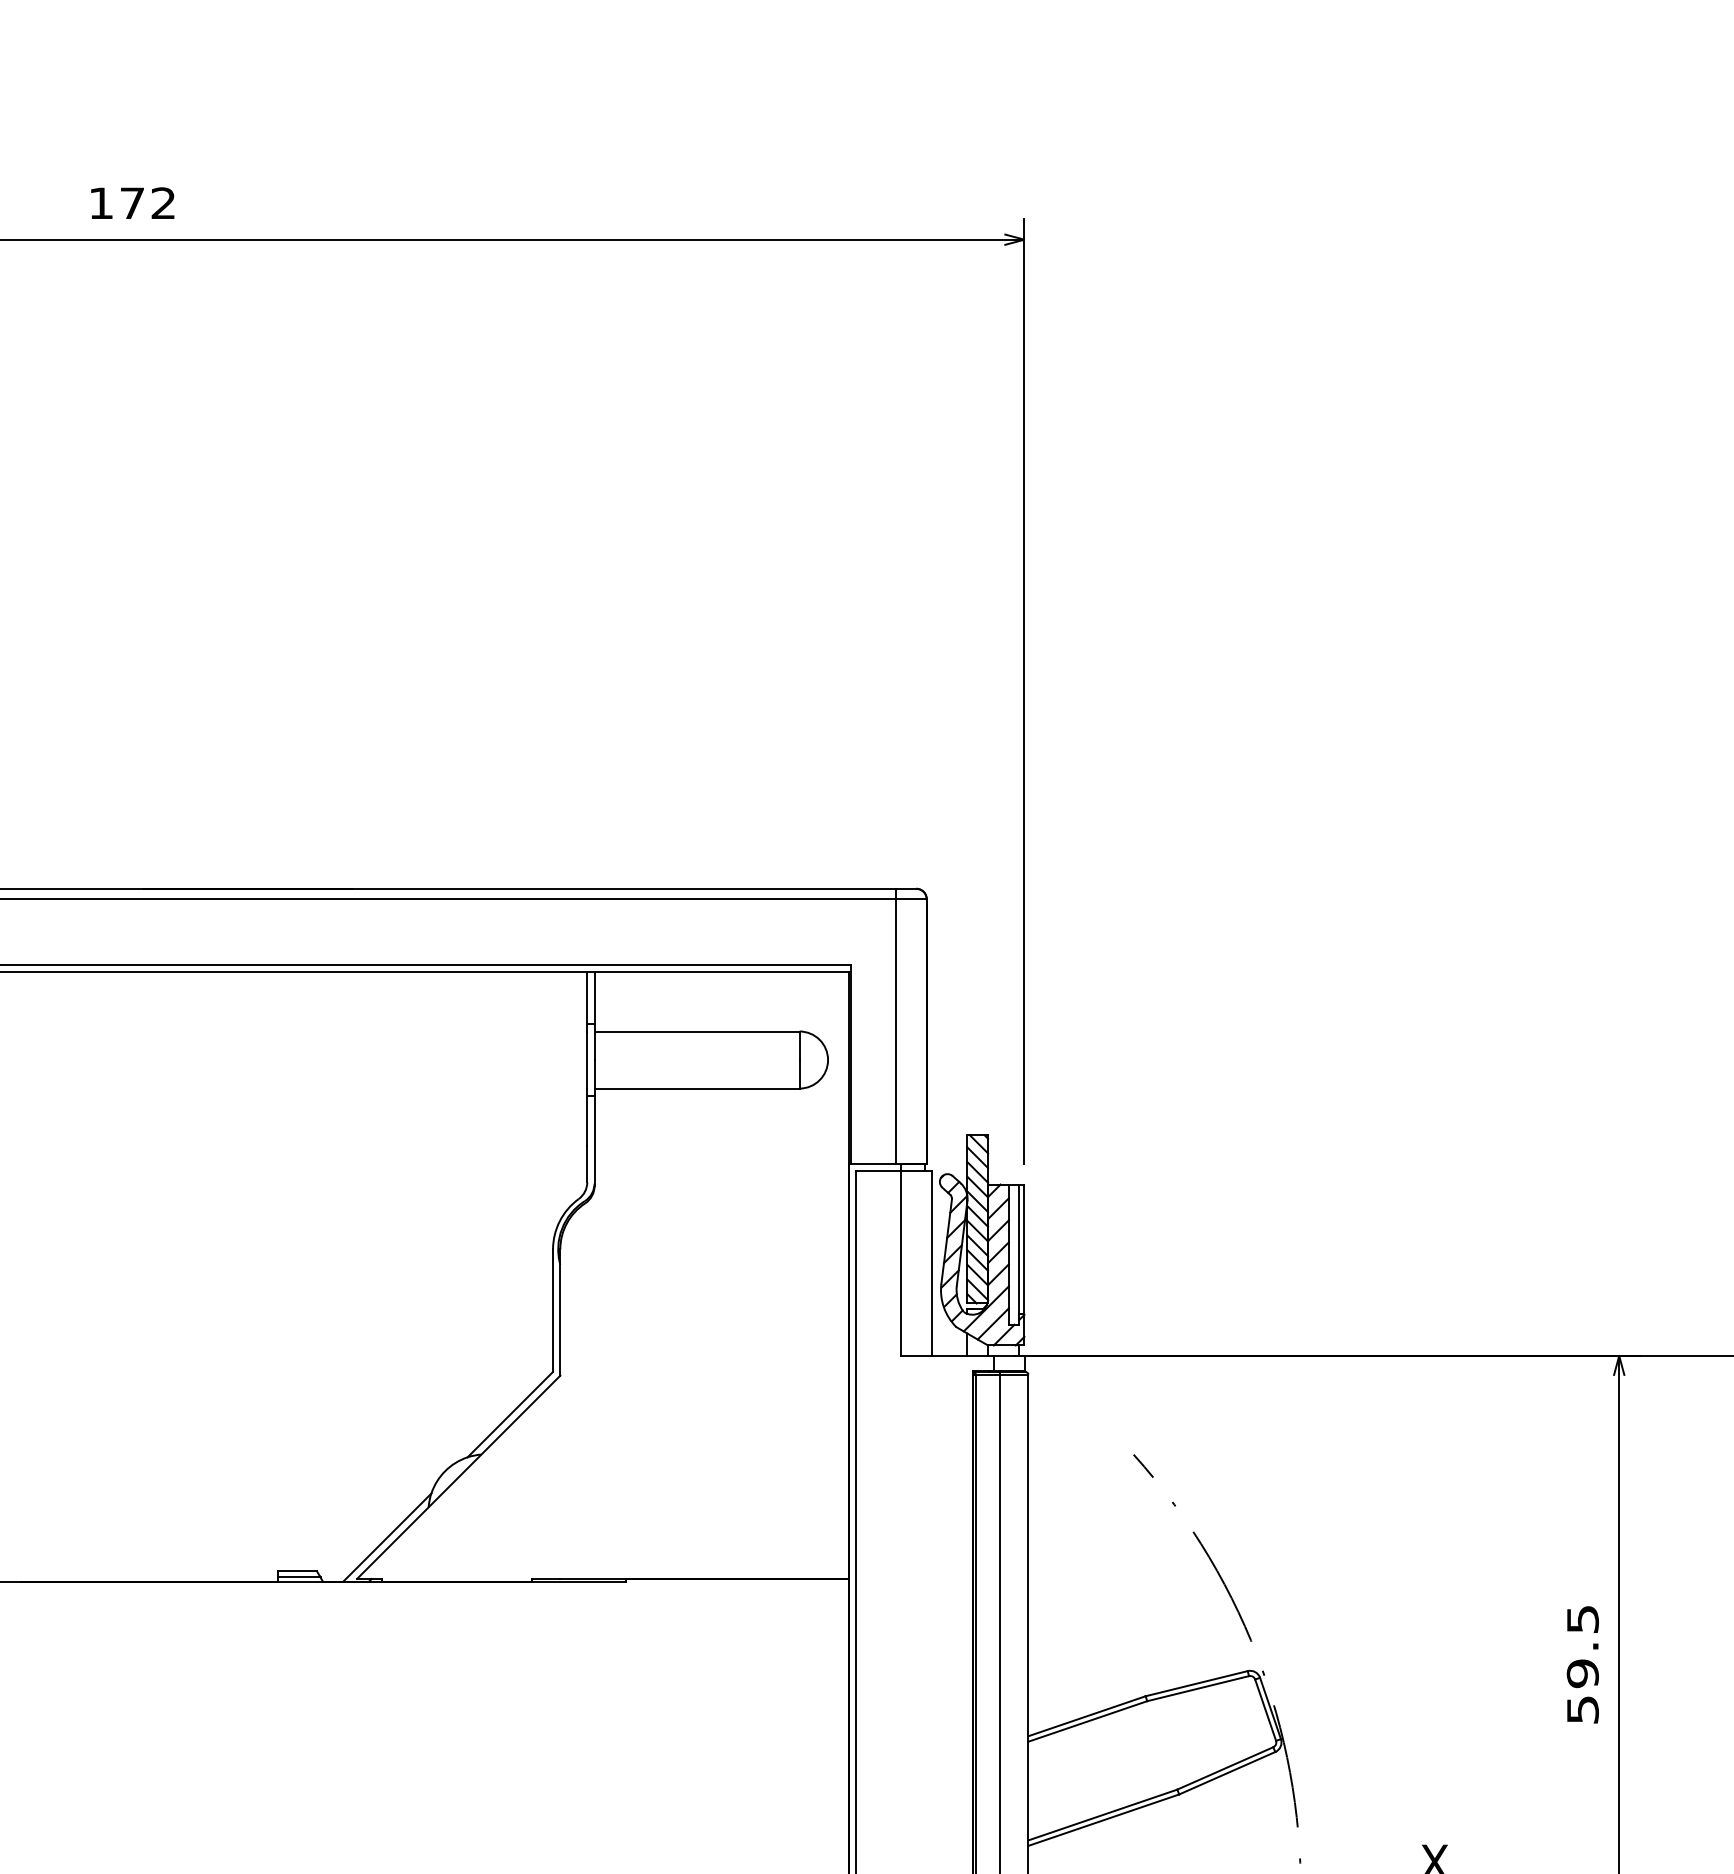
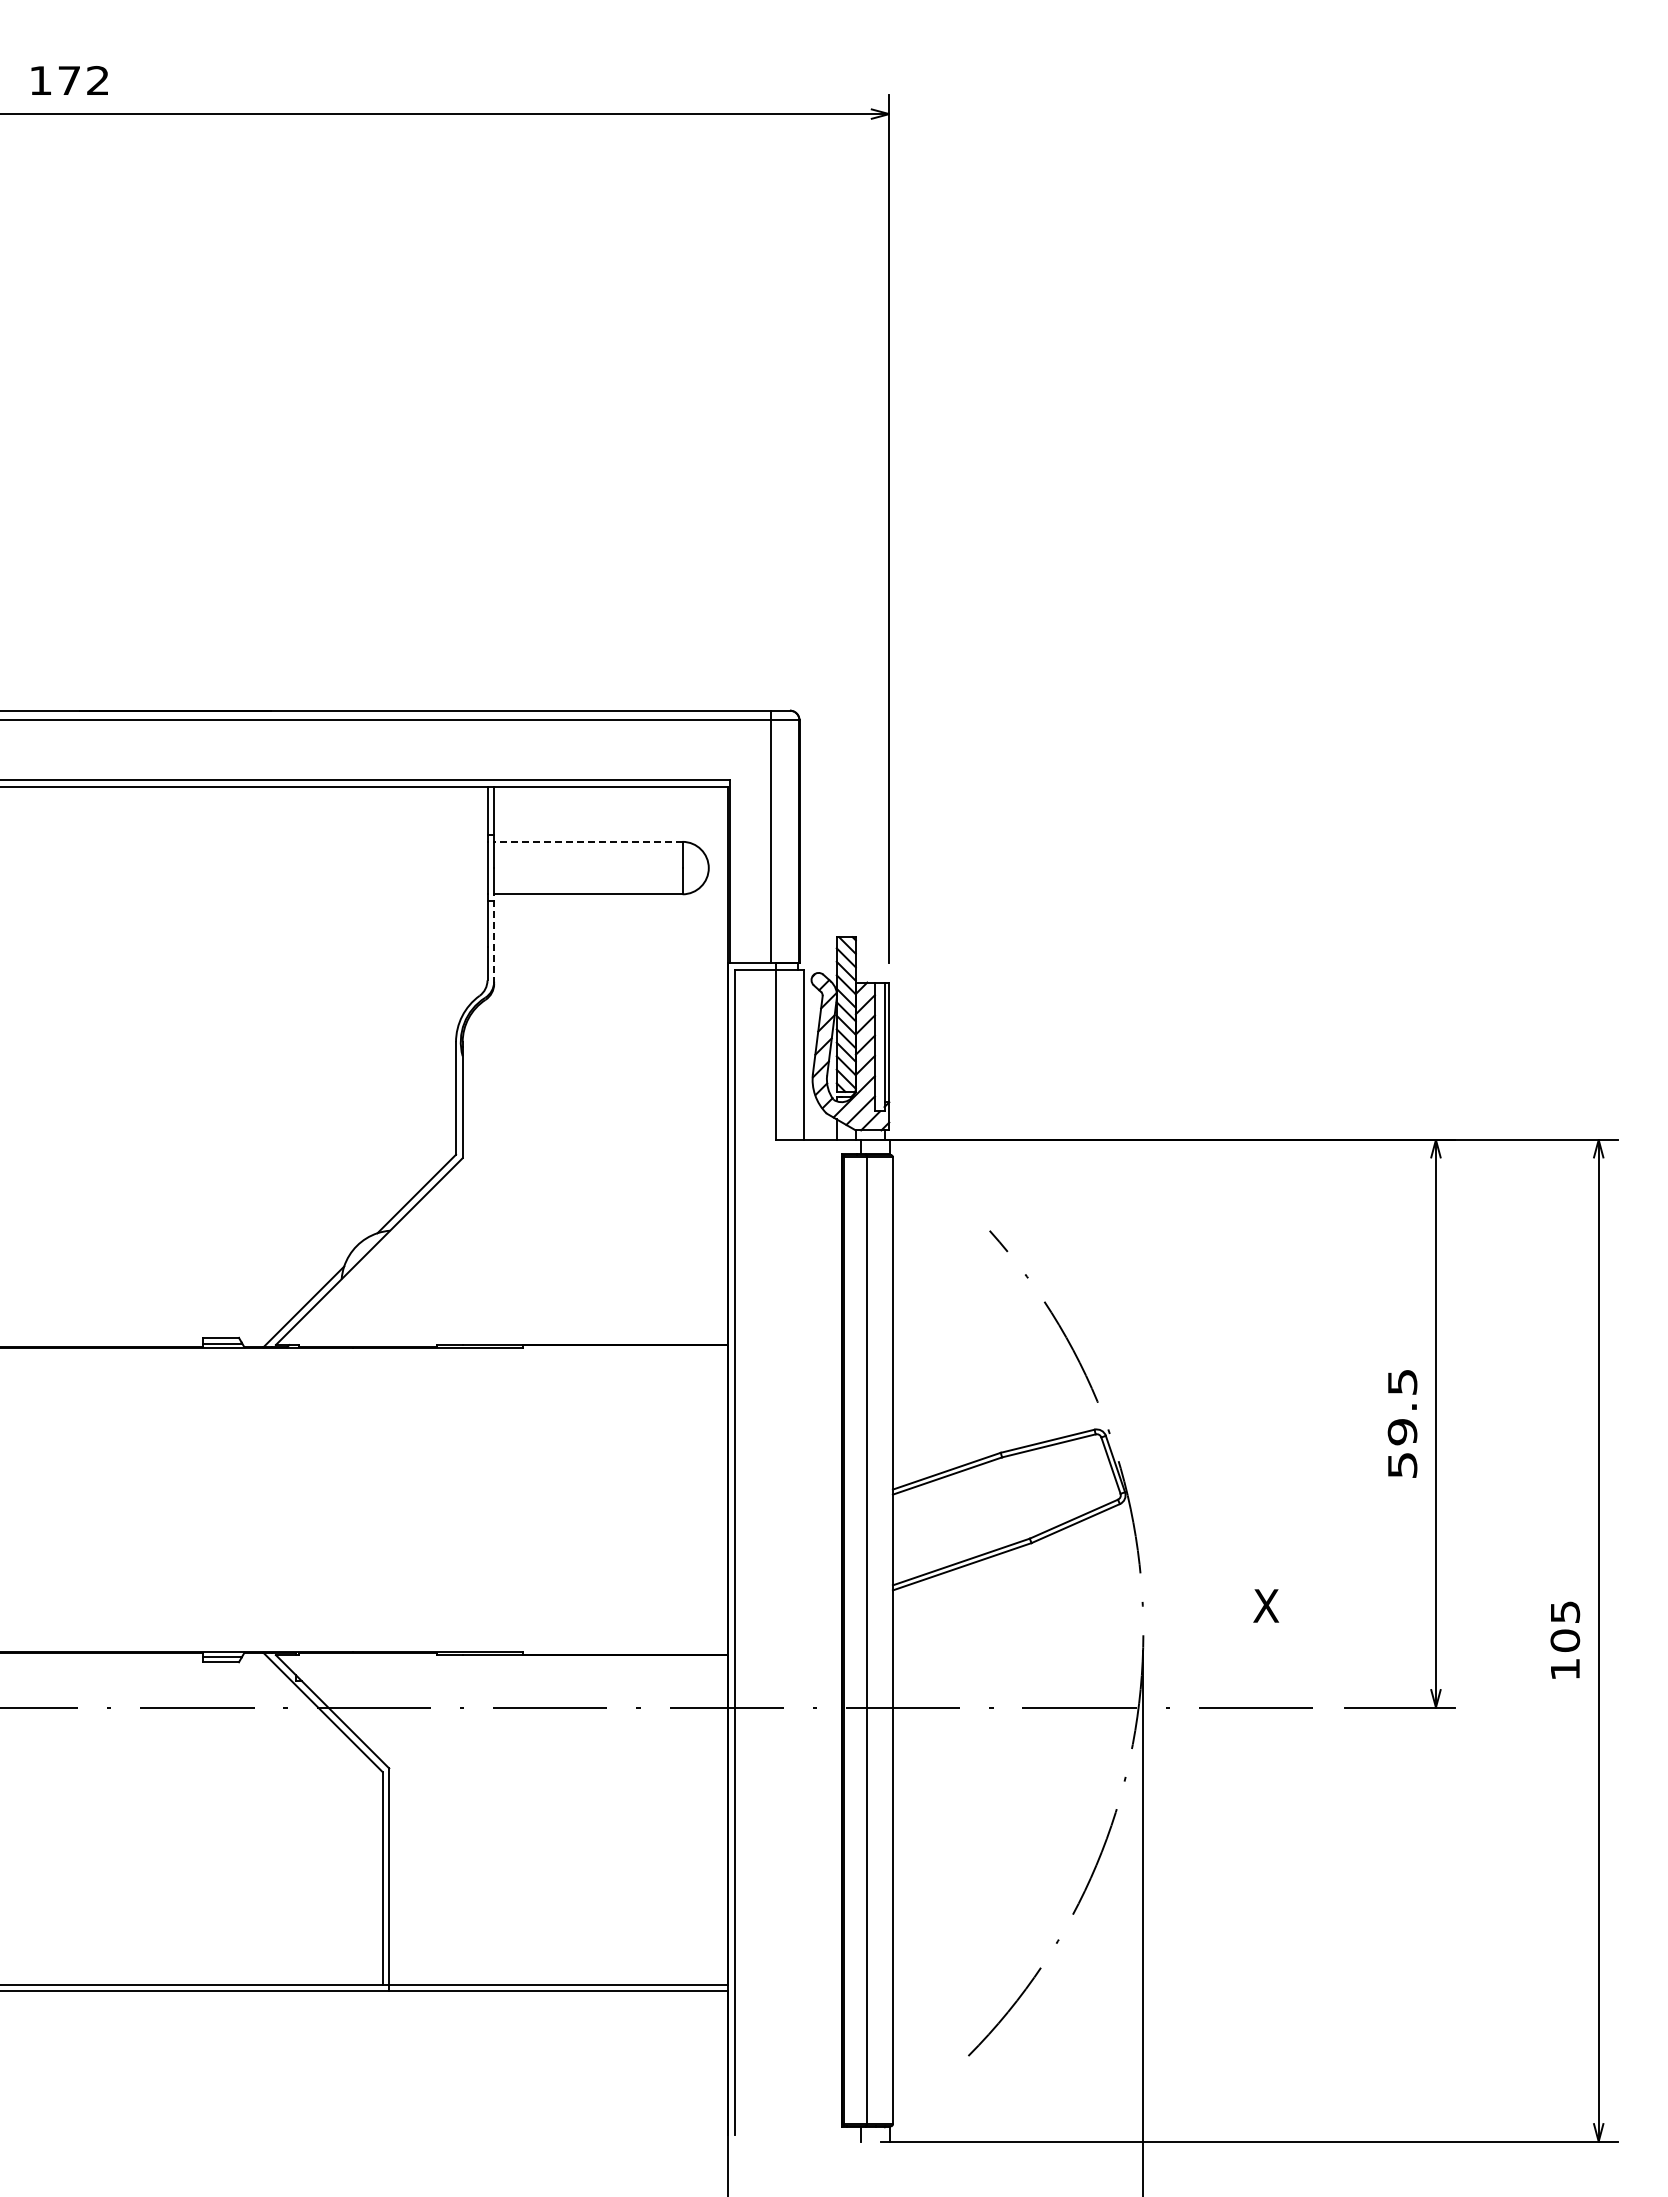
line: (696, 1031) -> (587, 841), solid -> dashed
line: (594, 1137) -> (494, 939), solid -> dashed

